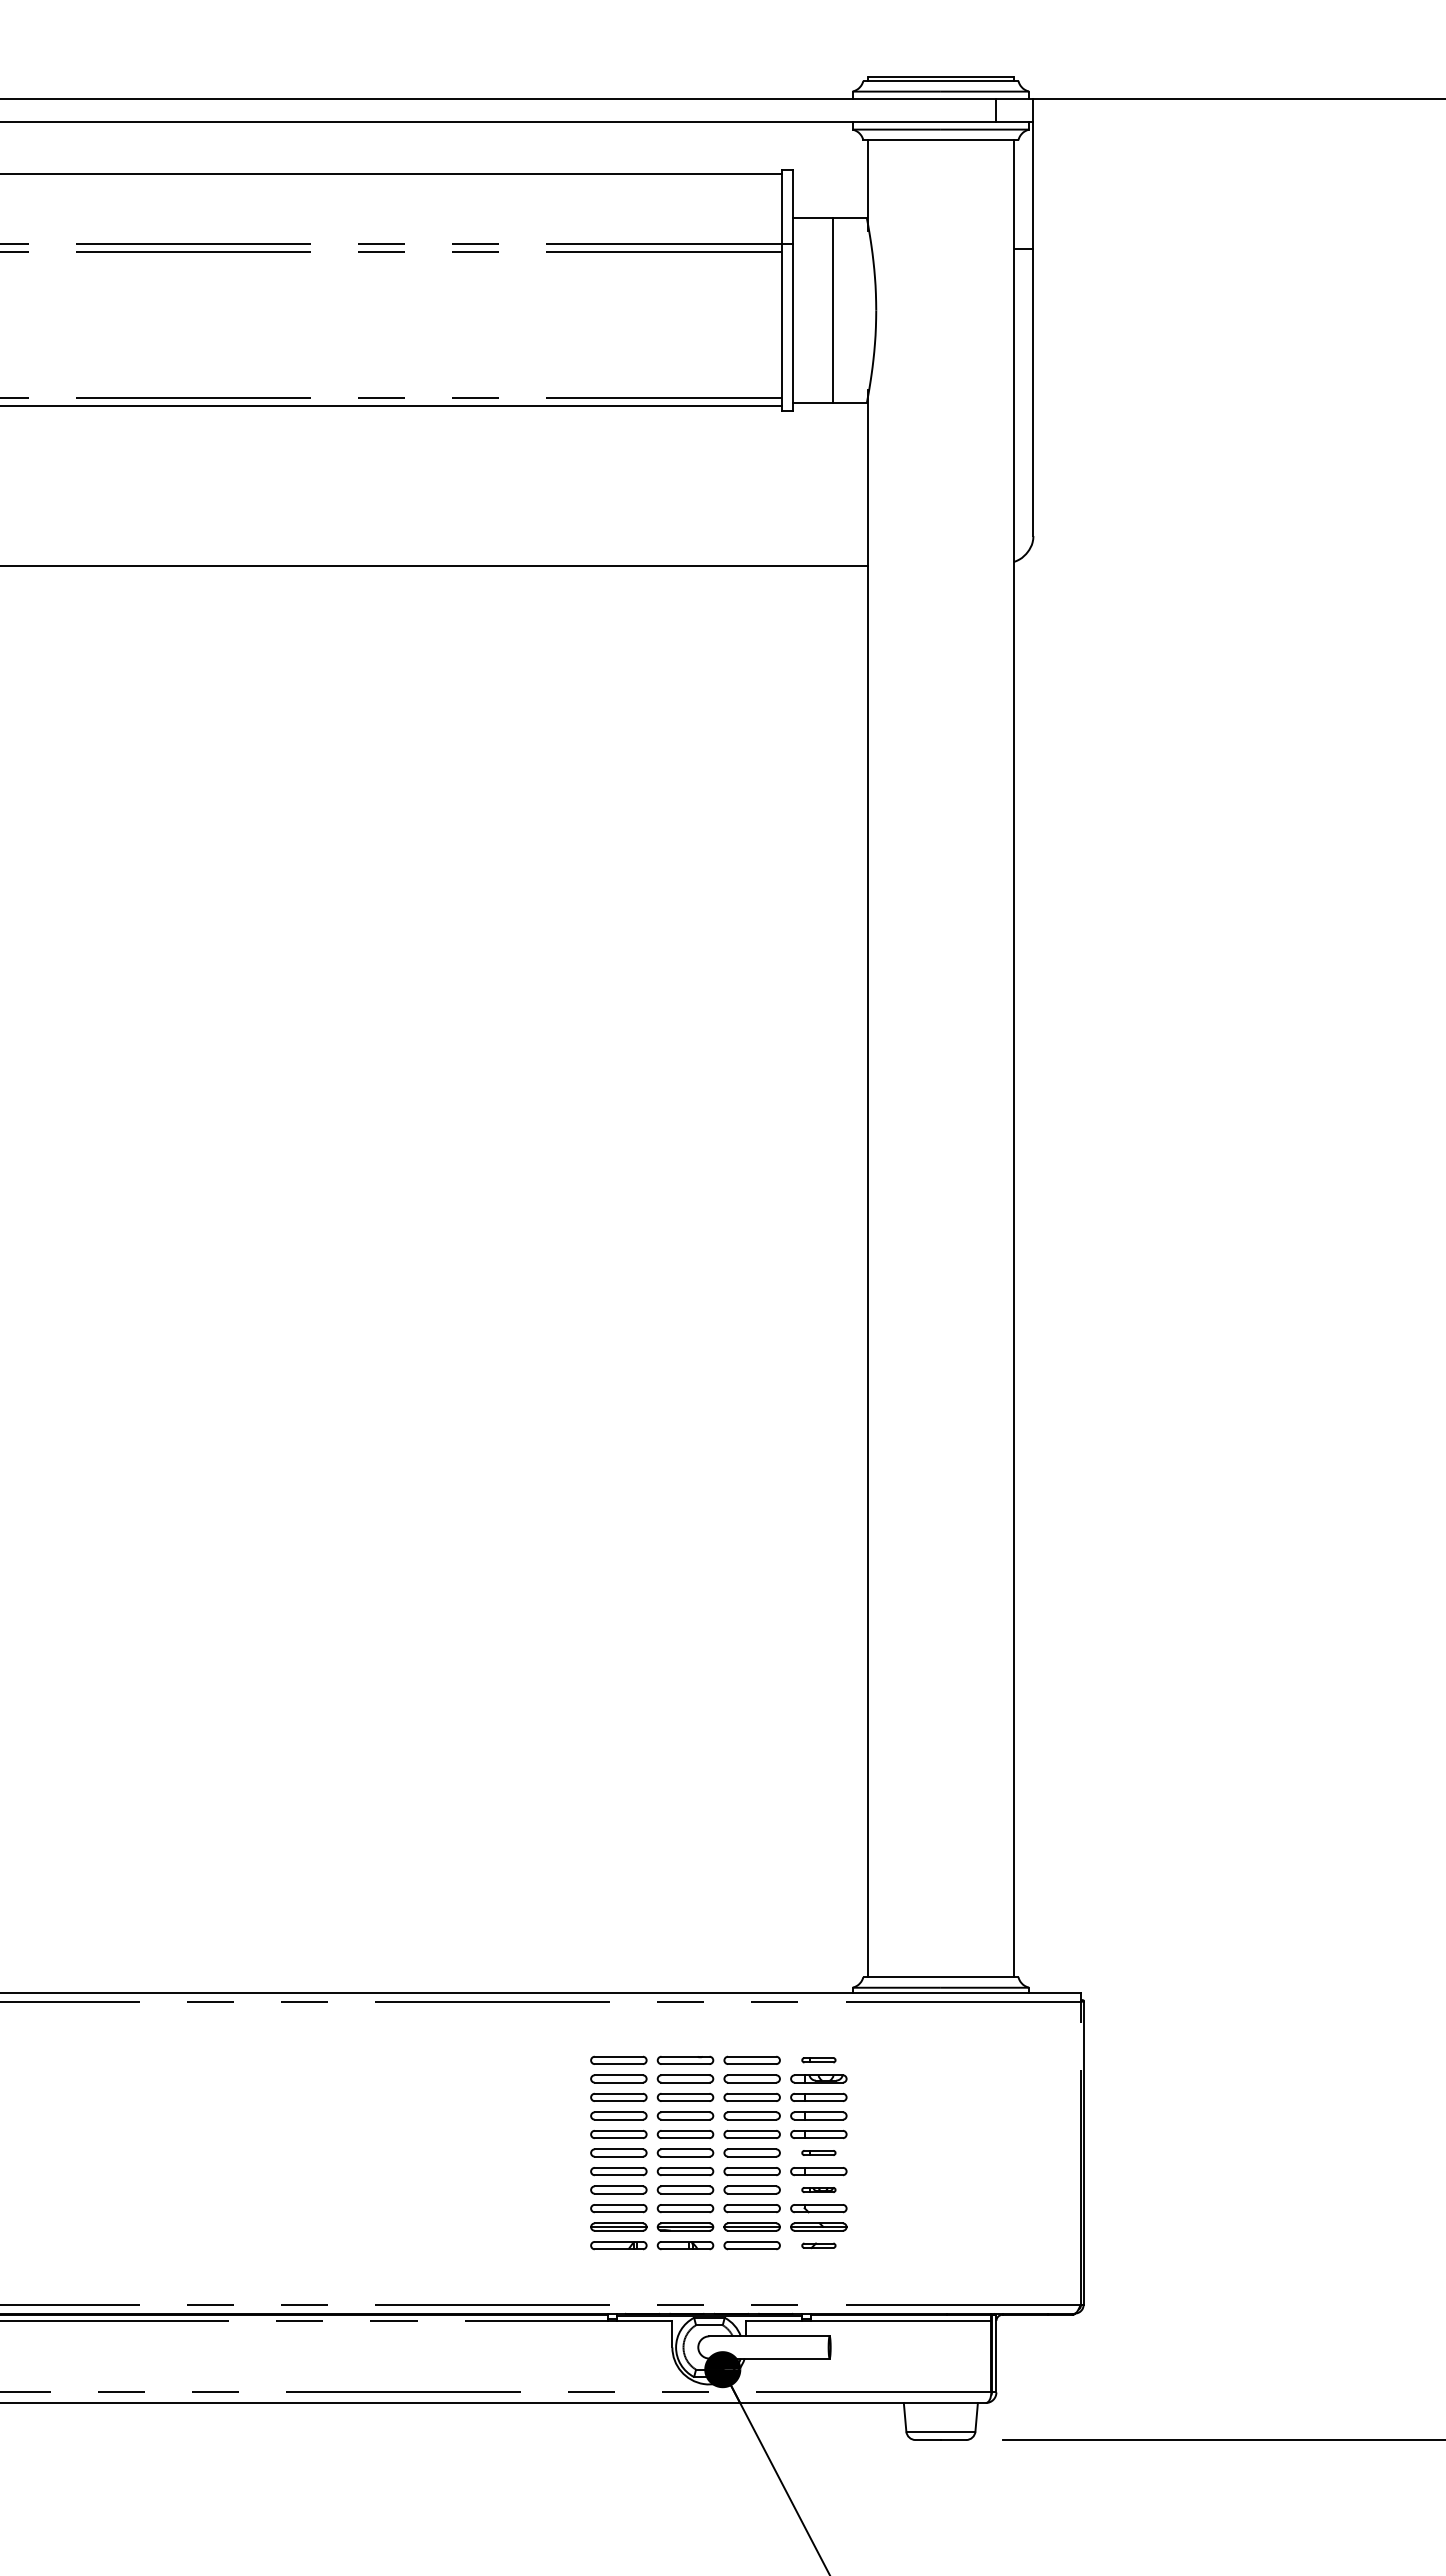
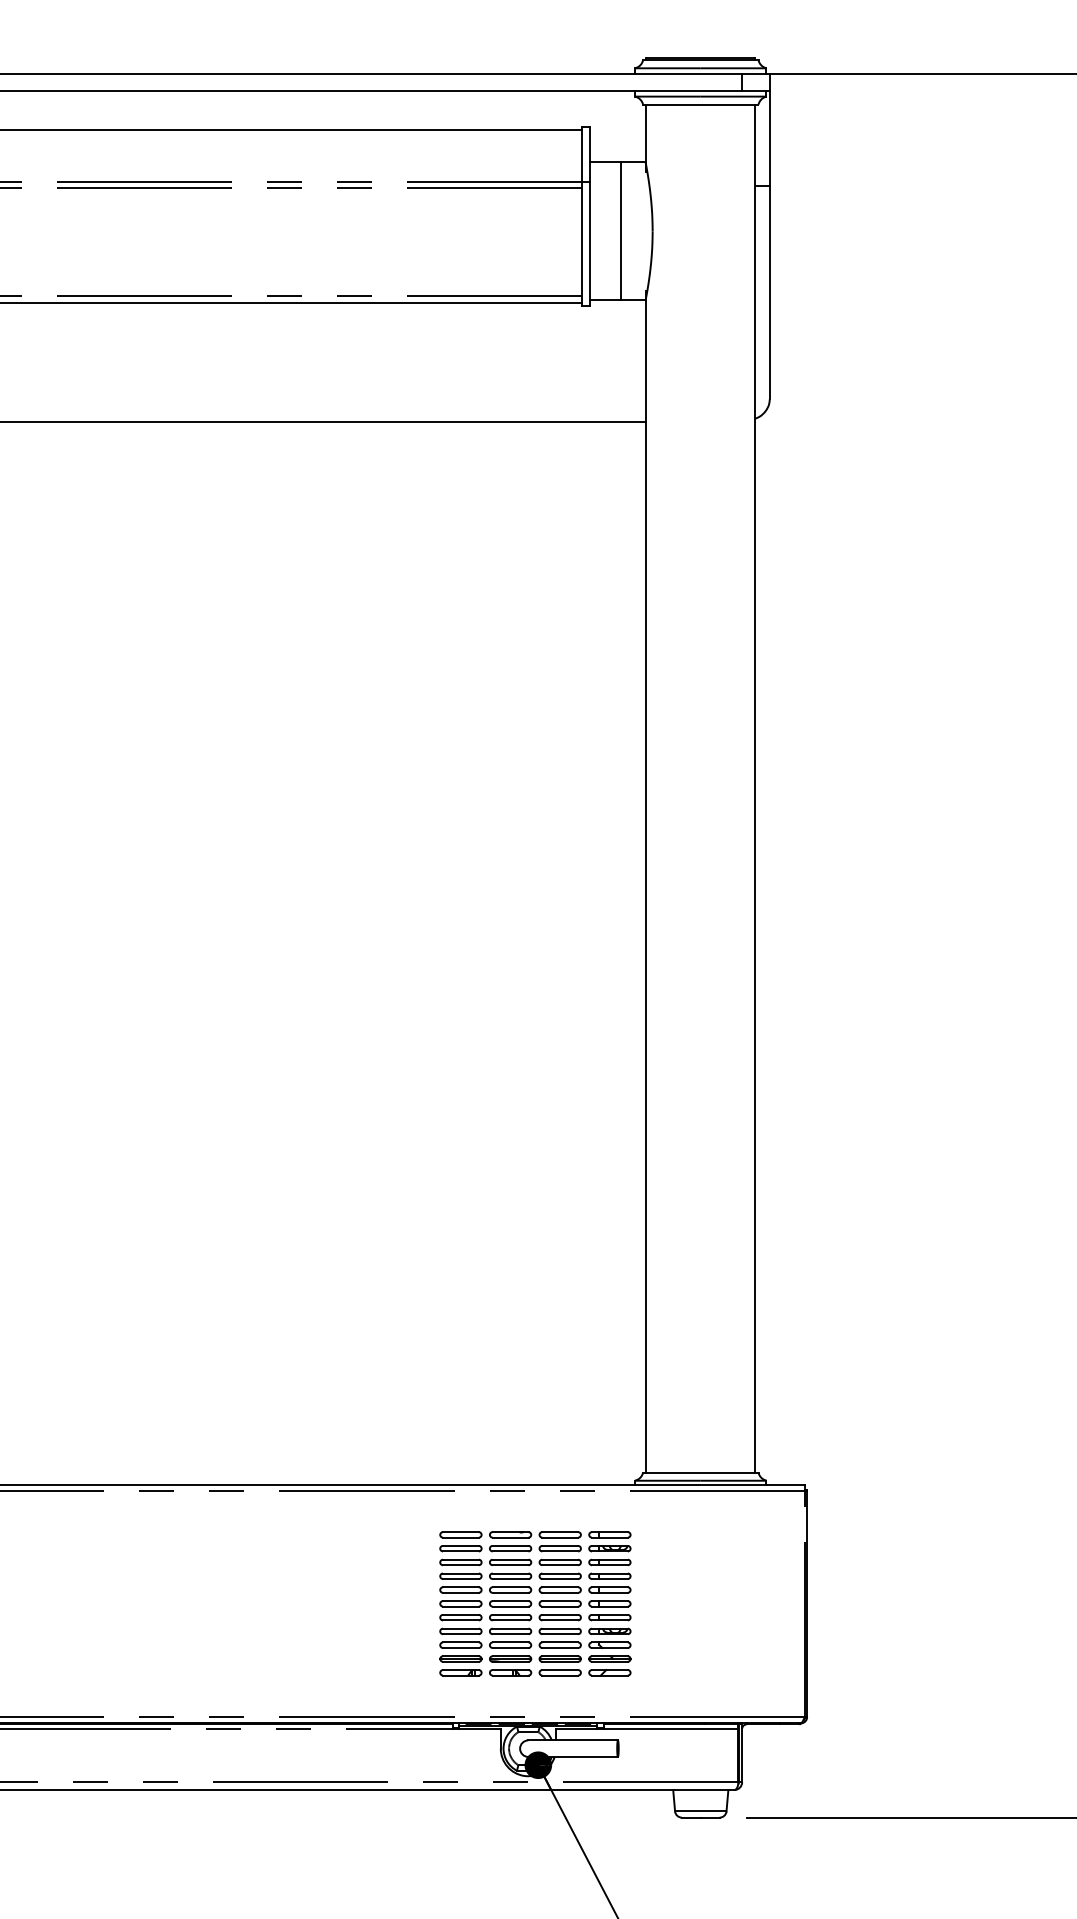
part: (818, 2059) -> (609, 1534), size x1.67
part: (818, 2152) -> (609, 1603), size x1.67
part: (818, 2189) -> (609, 1631), size x1.67
part: (818, 2245) -> (609, 1672), size x1.67

